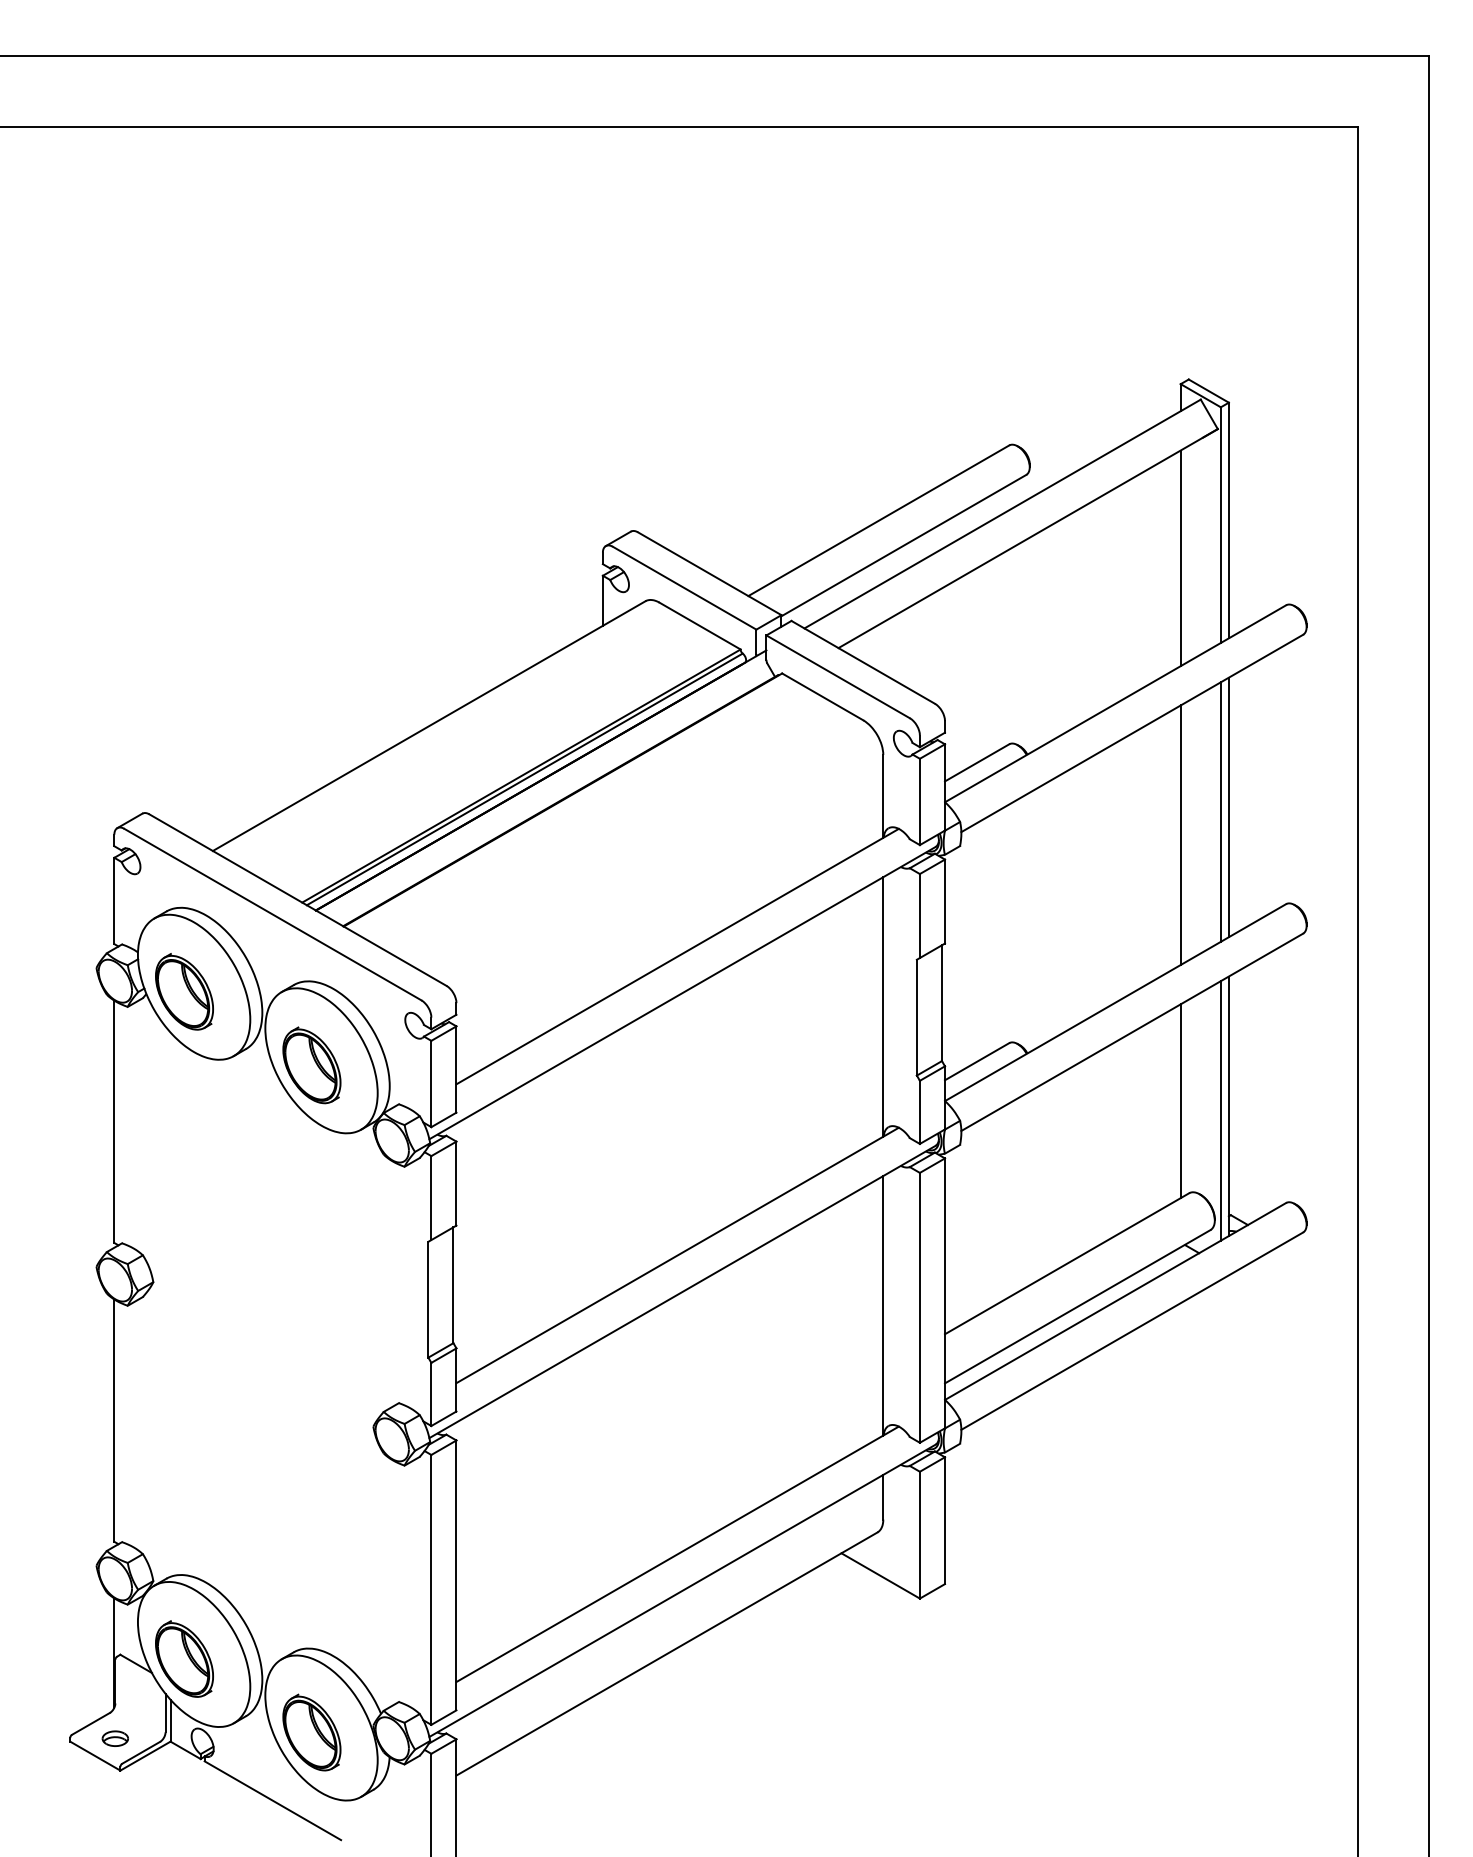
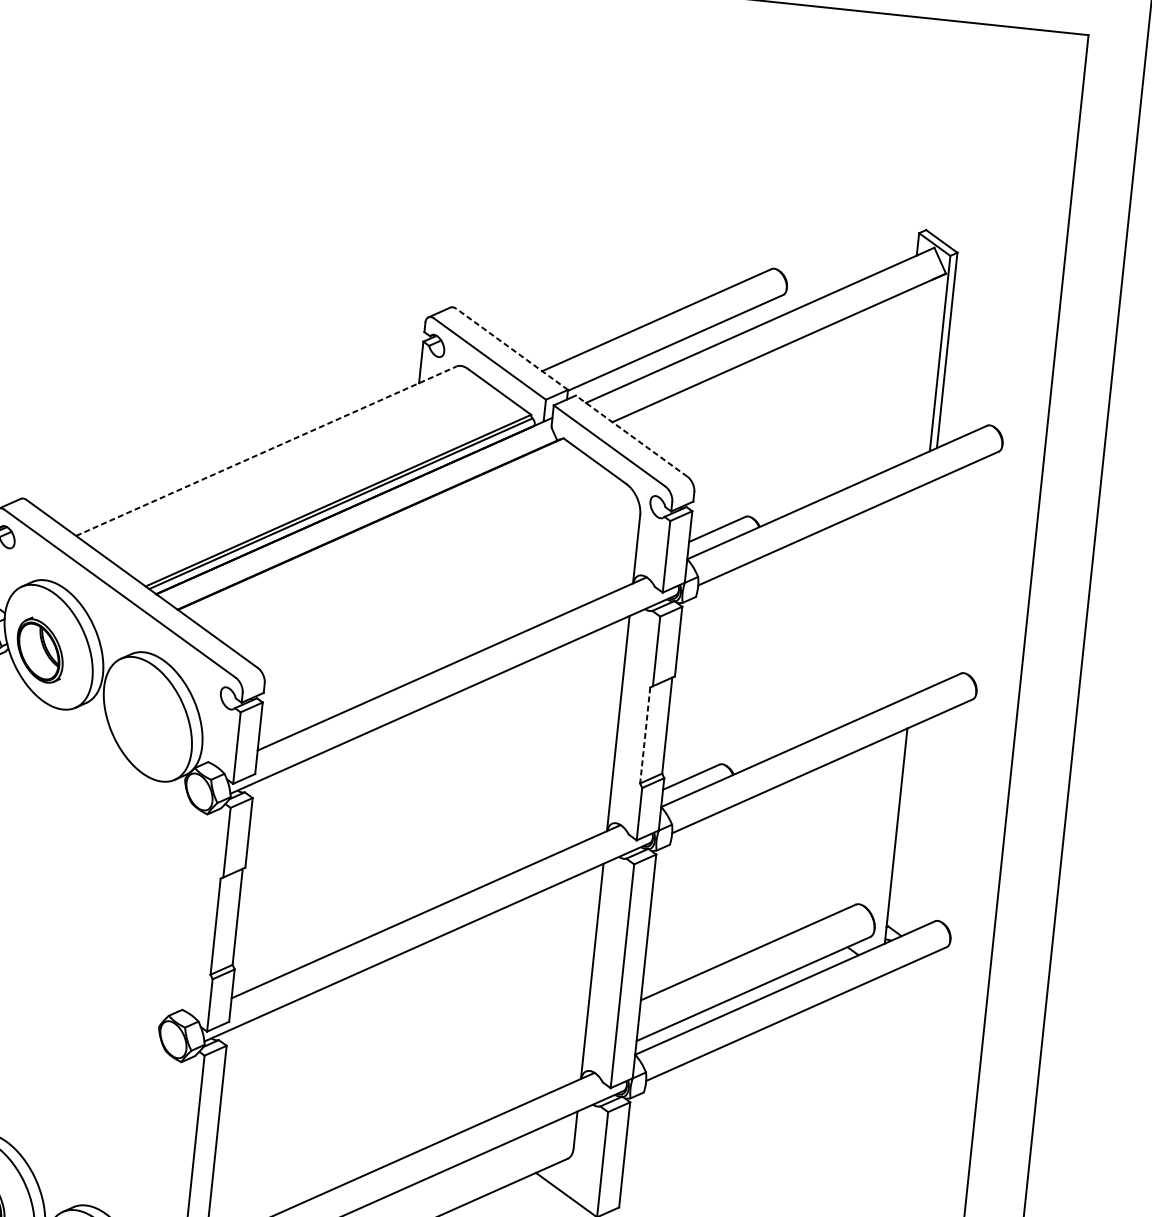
line: (1180, 558) -> (903, 377), removed
line: (709, 573) -> (511, 349), solid -> dashed
line: (863, 662) -> (631, 436), solid -> dashed
line: (429, 726) -> (266, 451), solid -> dashed
line: (1228, 807) -> (921, 588), removed
line: (1220, 811) -> (914, 590), removed
line: (1180, 835) -> (879, 607), removed
line: (916, 1017) -> (644, 735), solid -> dashed
part: (311, 1065) -> (139, 722), removed
line: (1180, 1101) -> (856, 827), removed
line: (1220, 1110) -> (888, 838), removed

